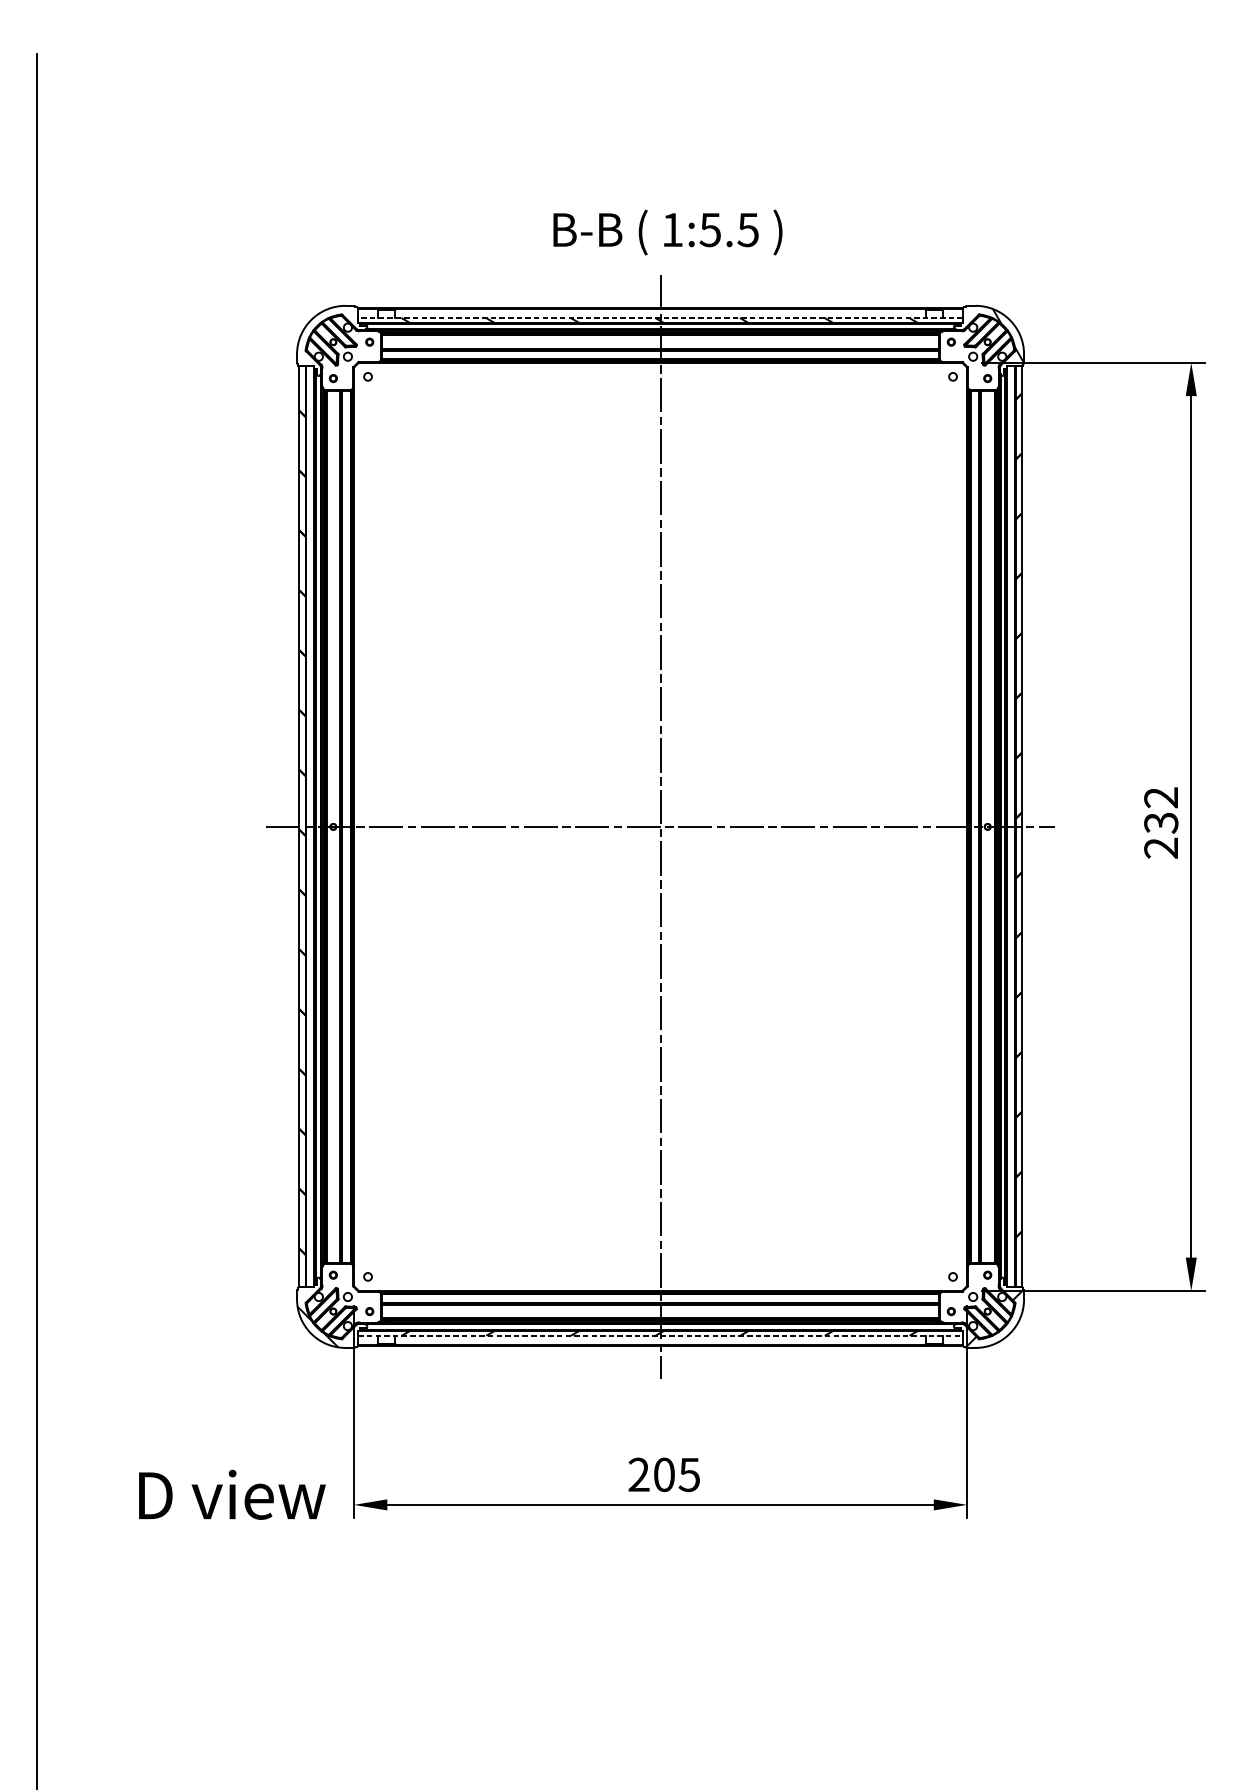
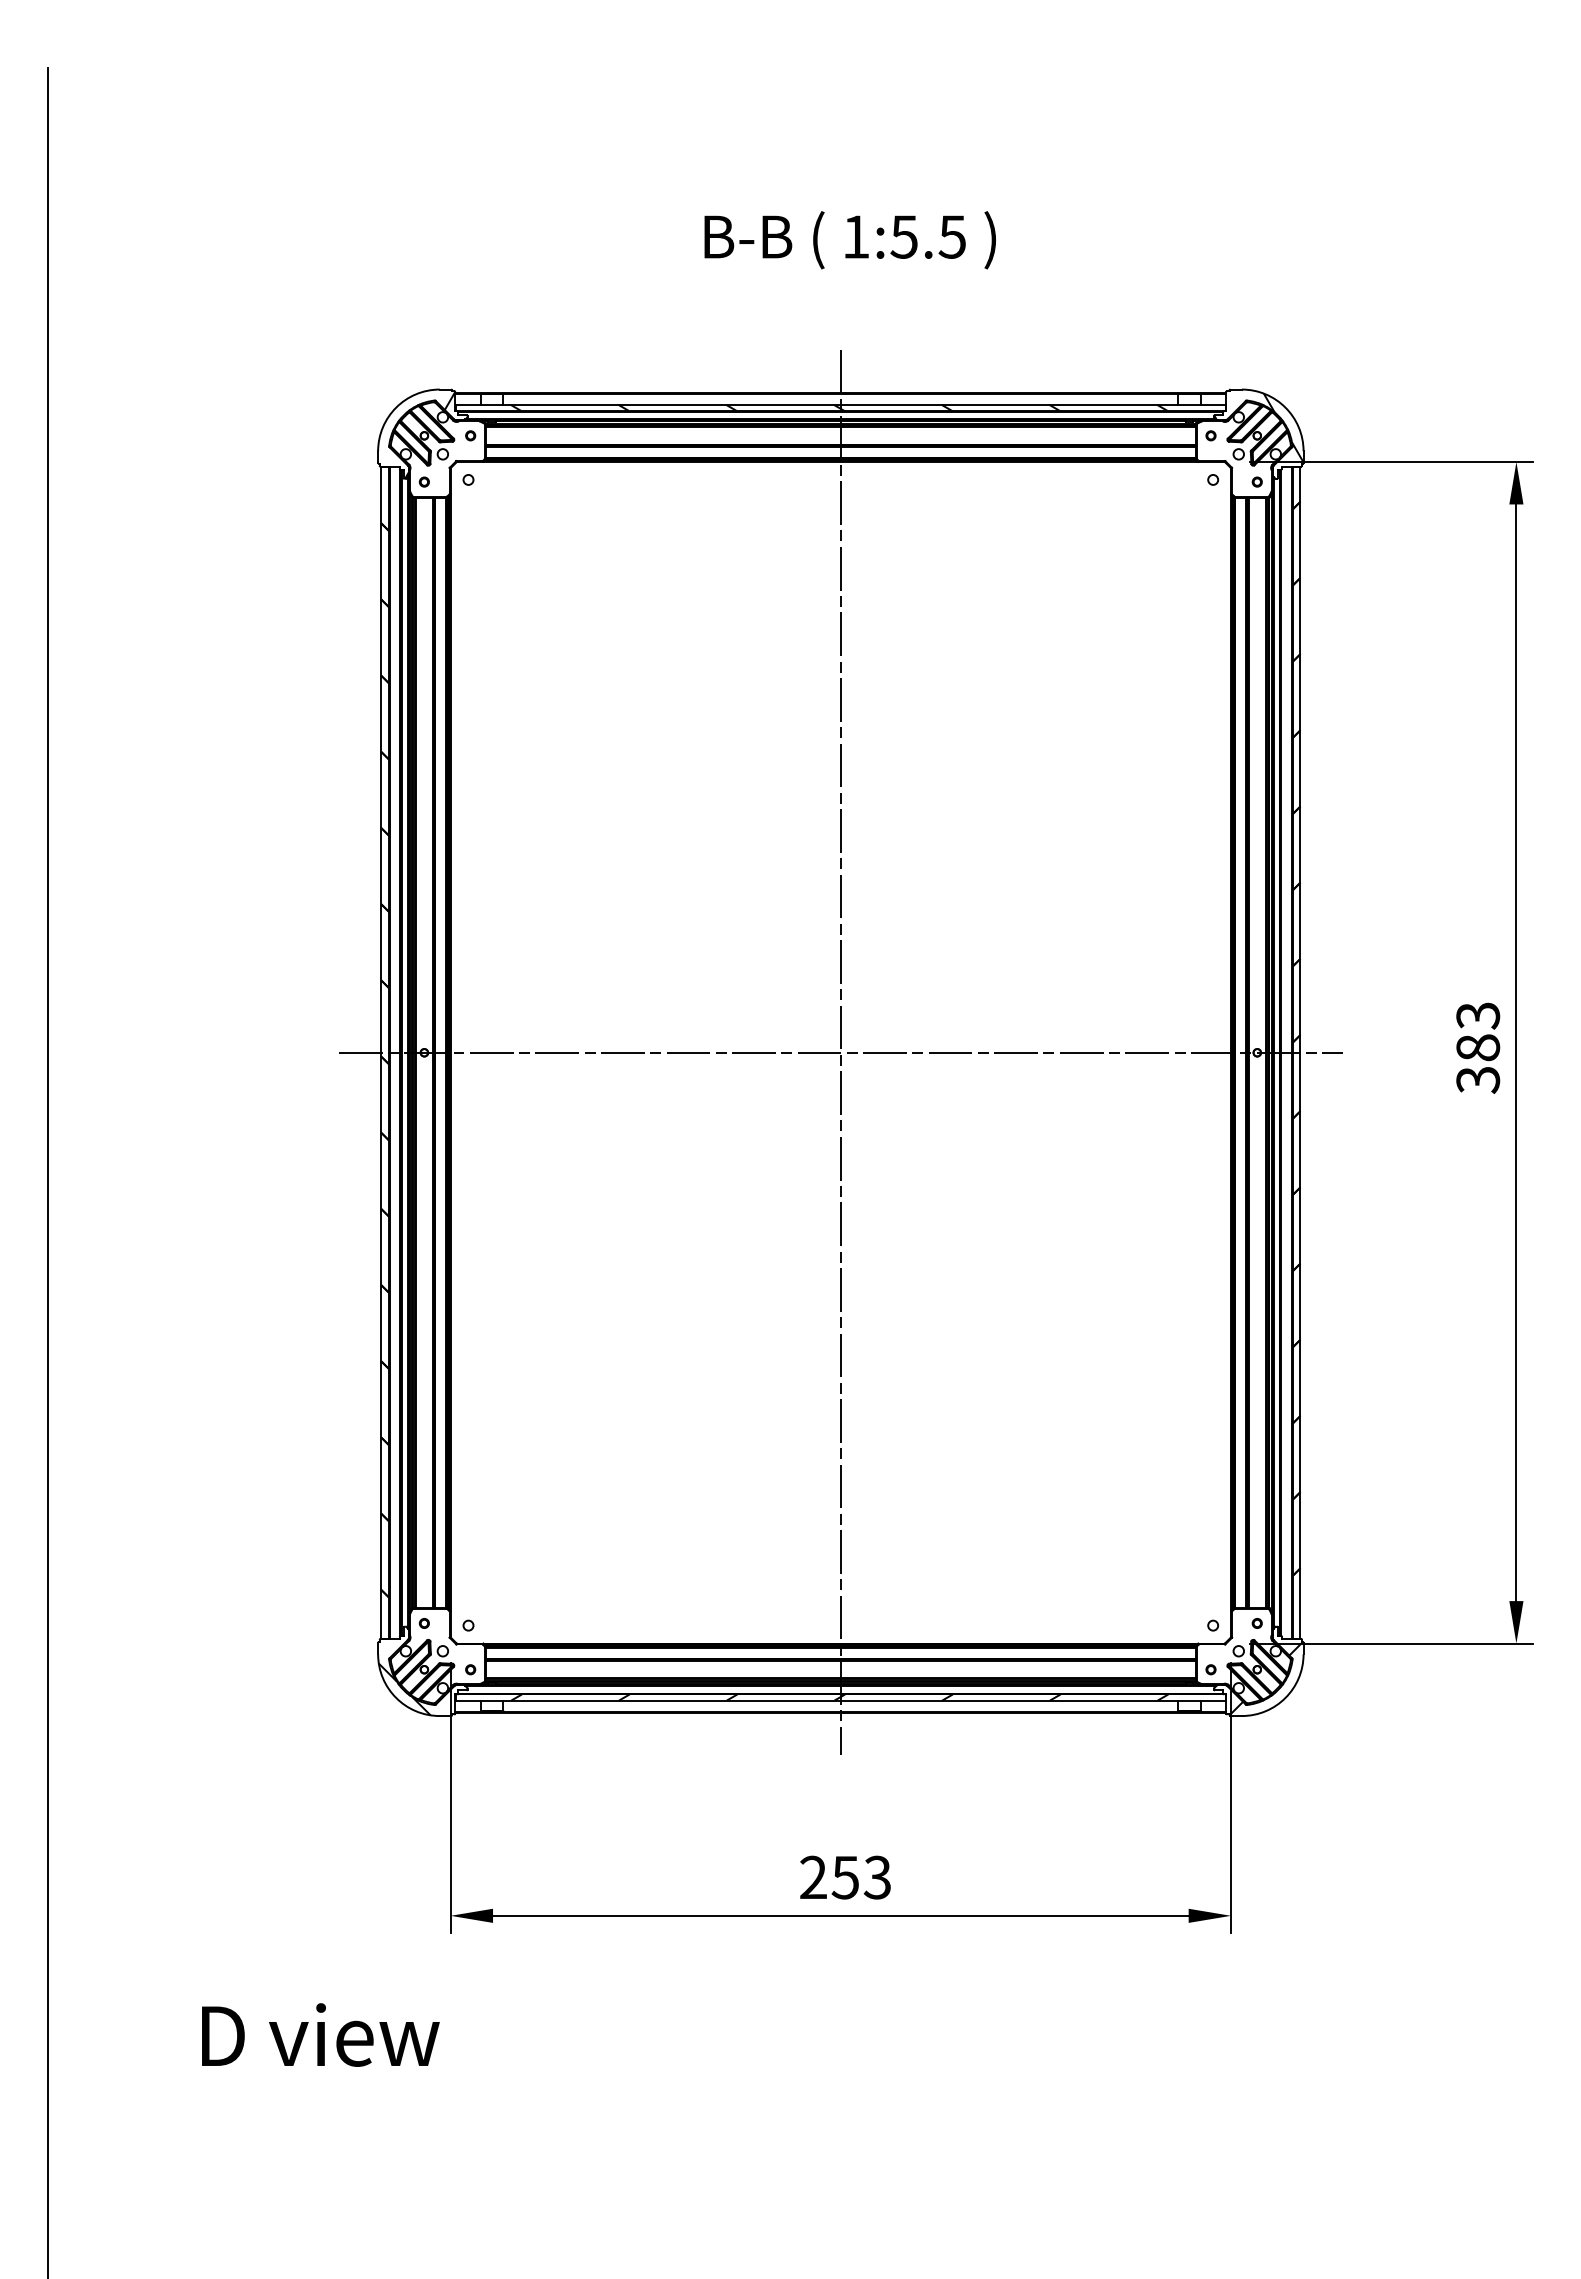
text: (667, 232) -> (849, 240), moved
line: (660, 317) -> (840, 404), dashed -> solid
hatch: (337, 341) -> (429, 435), added
text: (1161, 822) -> (1478, 1047), 232 -> 383
line: (660, 1335) -> (840, 1700), dashed -> solid
text: (675, 1474) -> (860, 1877), 205 -> 253
text: (232, 1494) -> (320, 2034), moved

